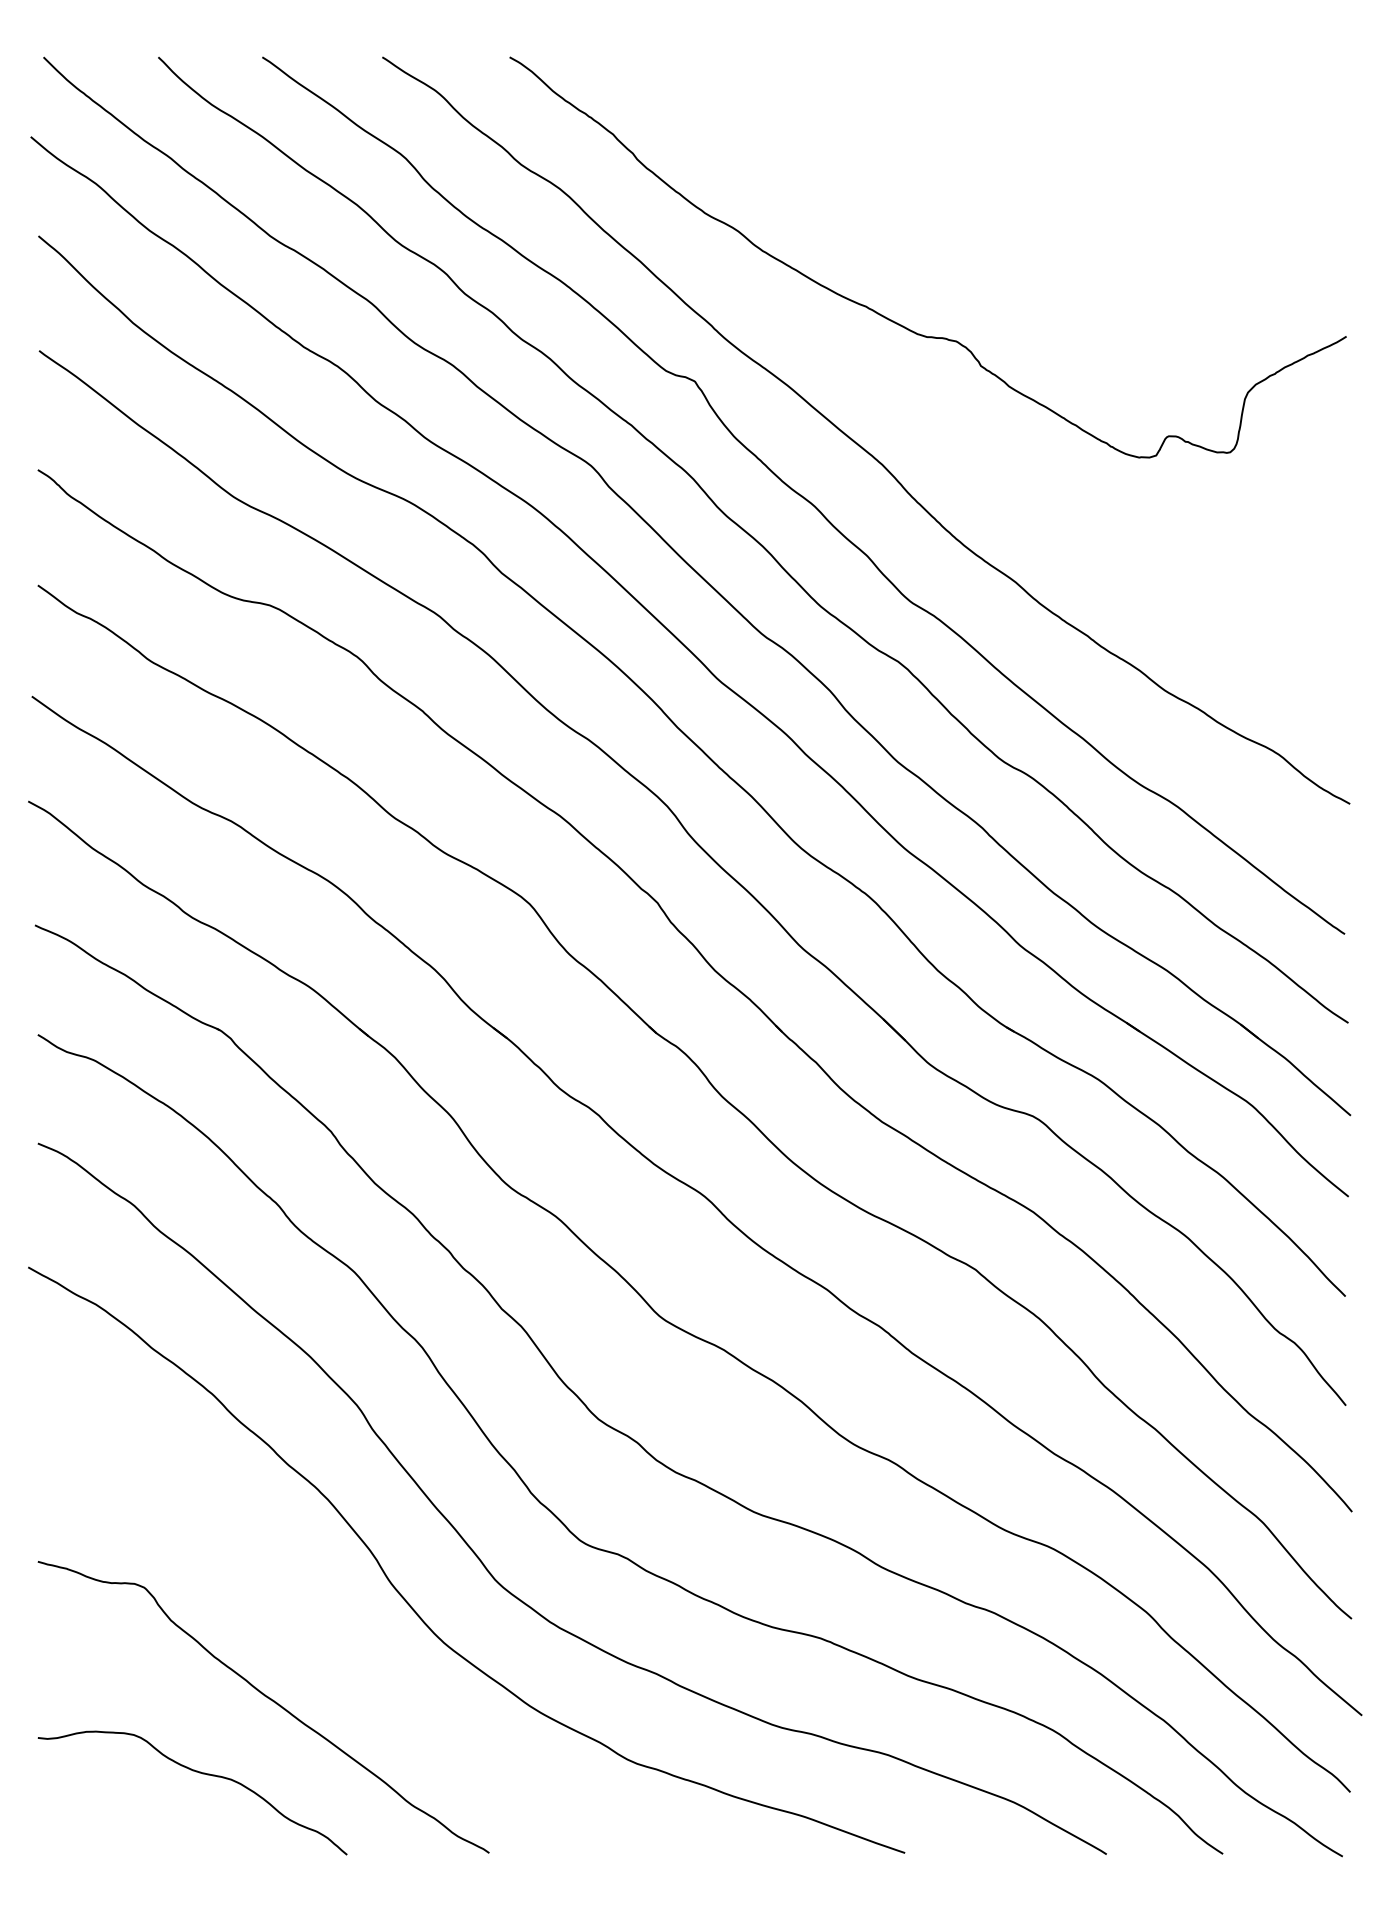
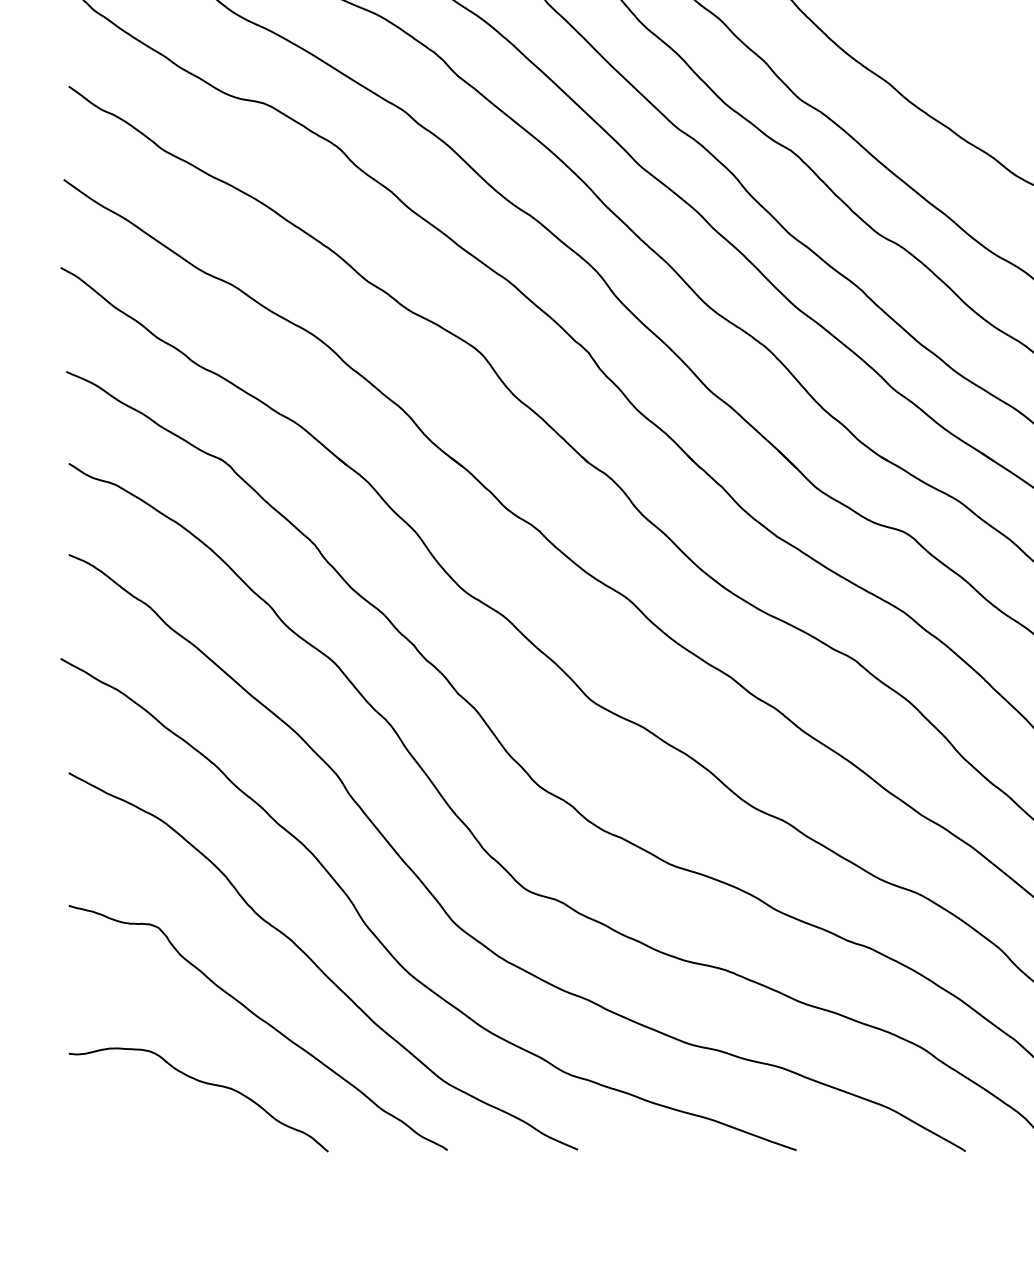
curve: (333, 1631) -> (316, 964), added

